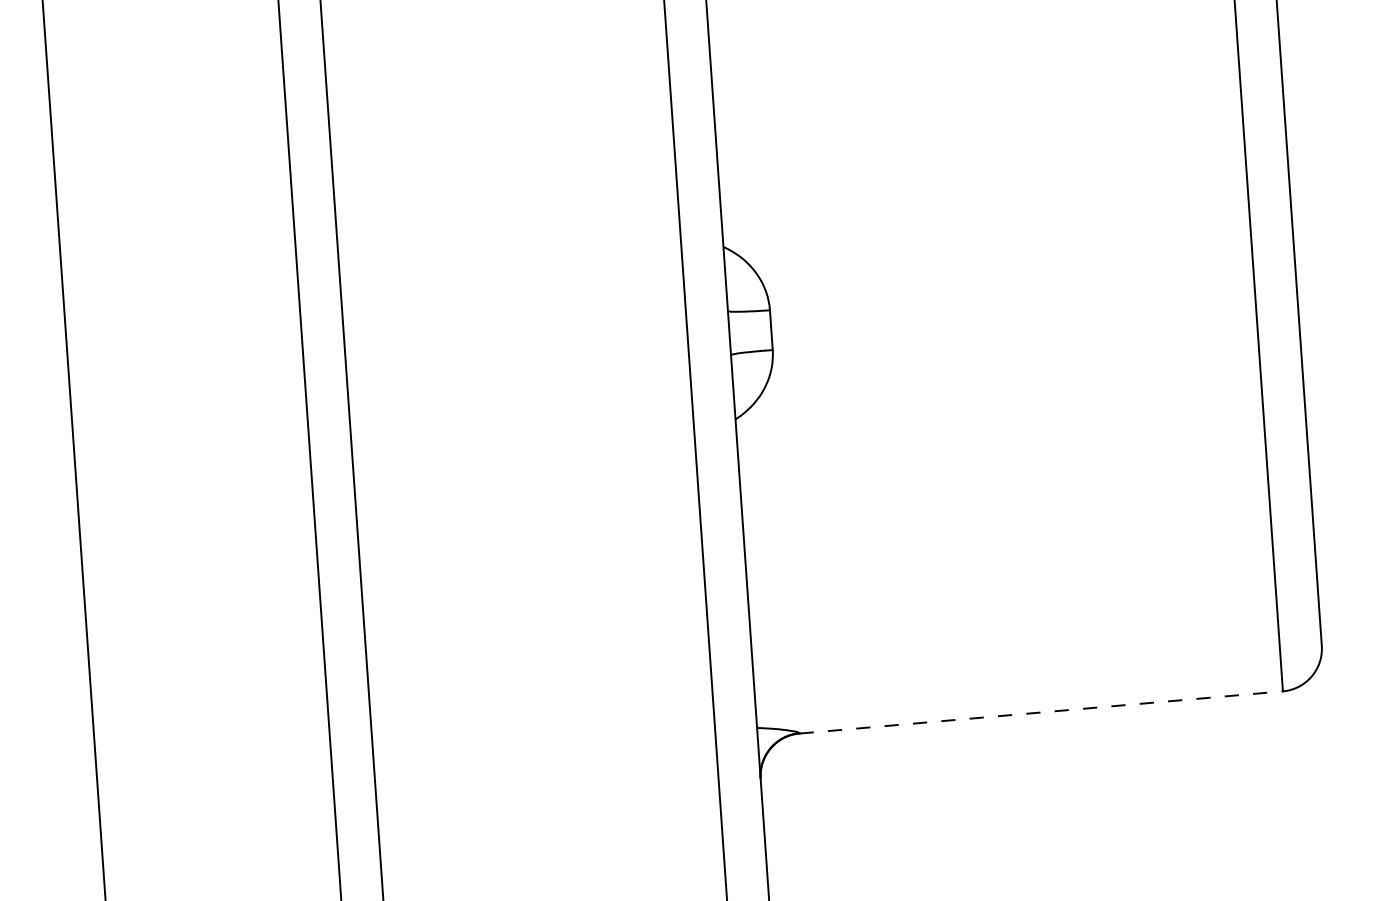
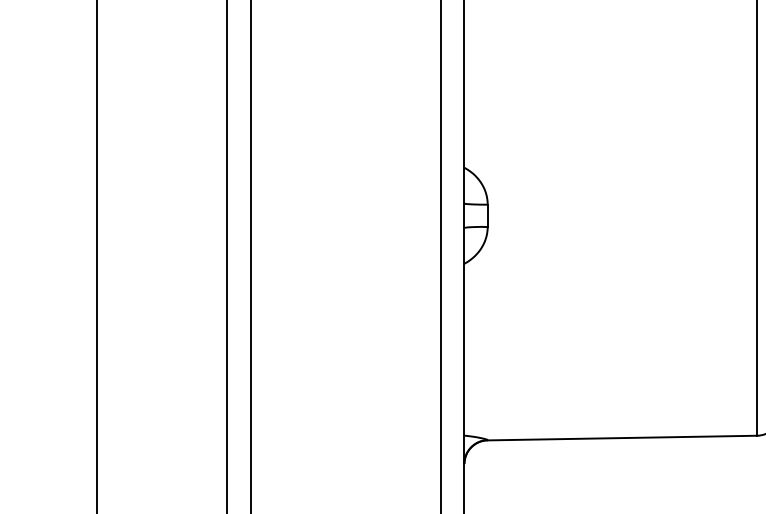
line: (1041, 713) -> (622, 438), dashed -> solid

